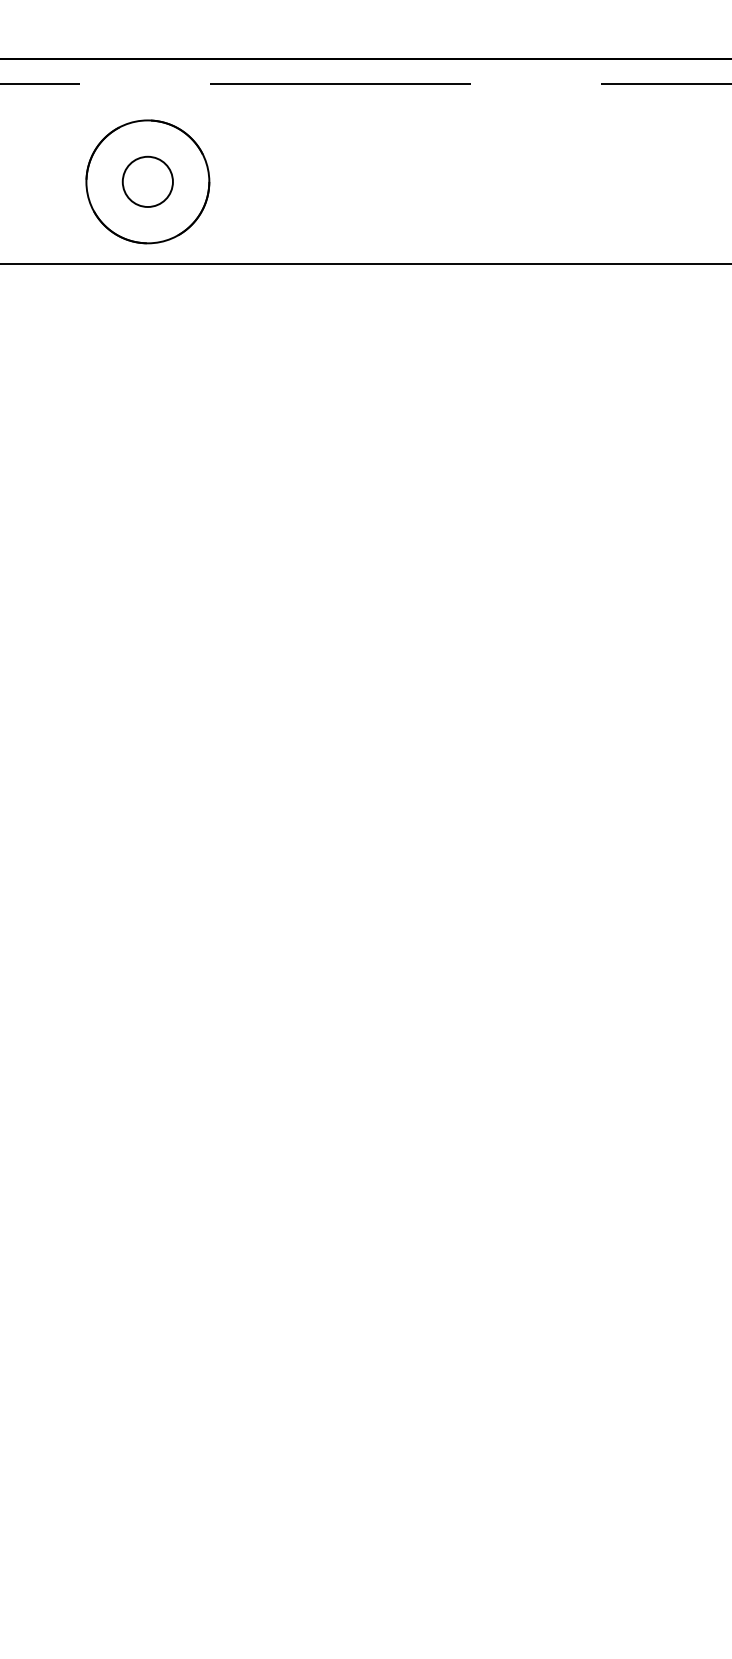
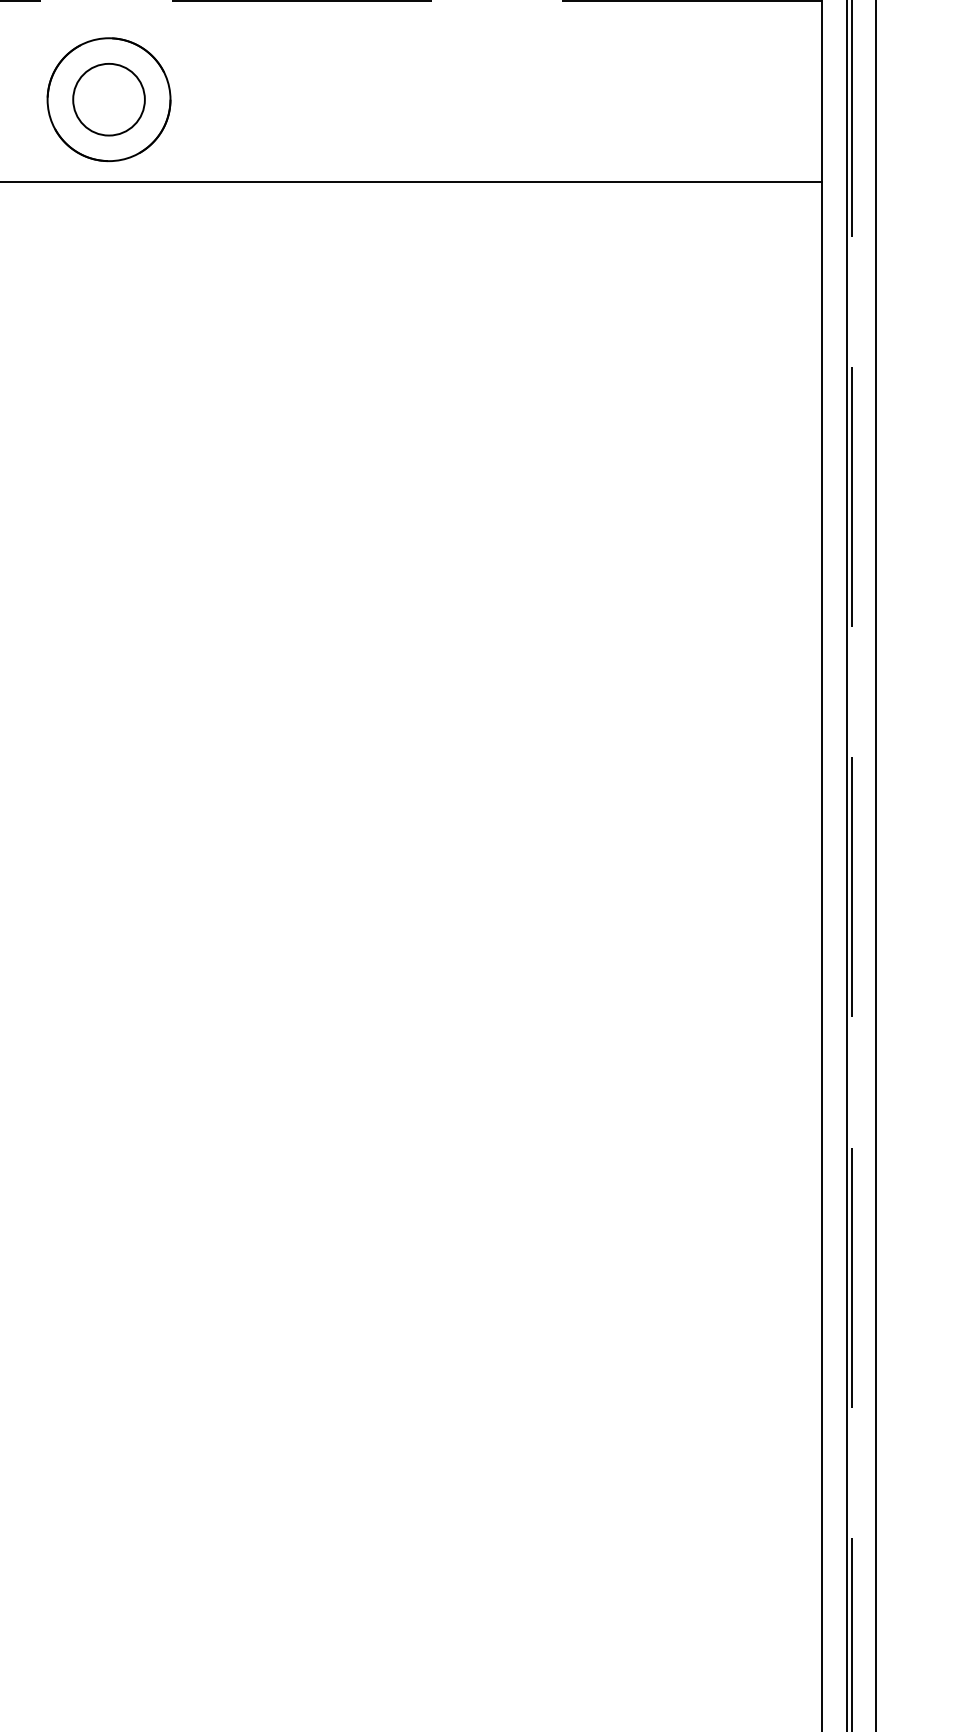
circle: (147, 181) -> (108, 99), size x1.43

